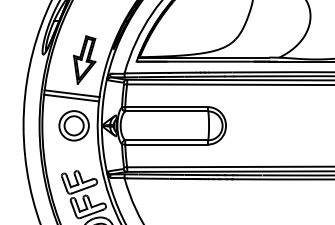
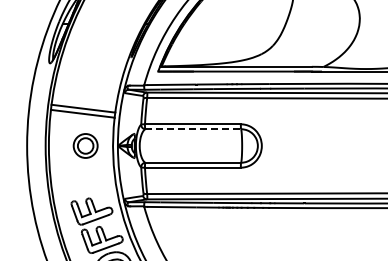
part: (84, 59) -> (97, 69), removed
line: (167, 111) -> (193, 129), solid -> dashed
part: (73, 125) -> (85, 145), size x0.7

